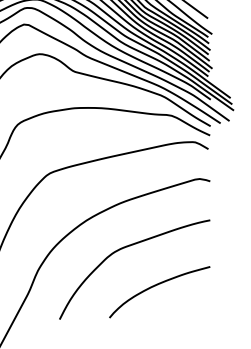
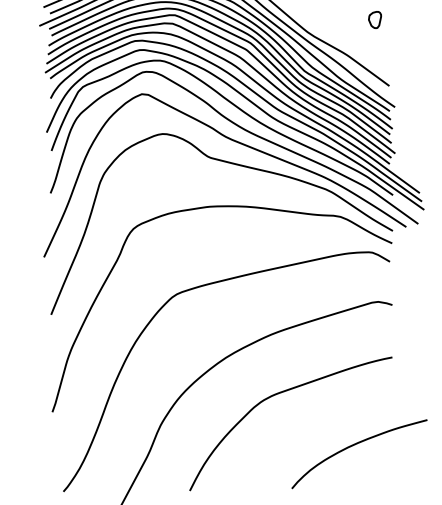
curve: (156, 285) -> (355, 445), moved

